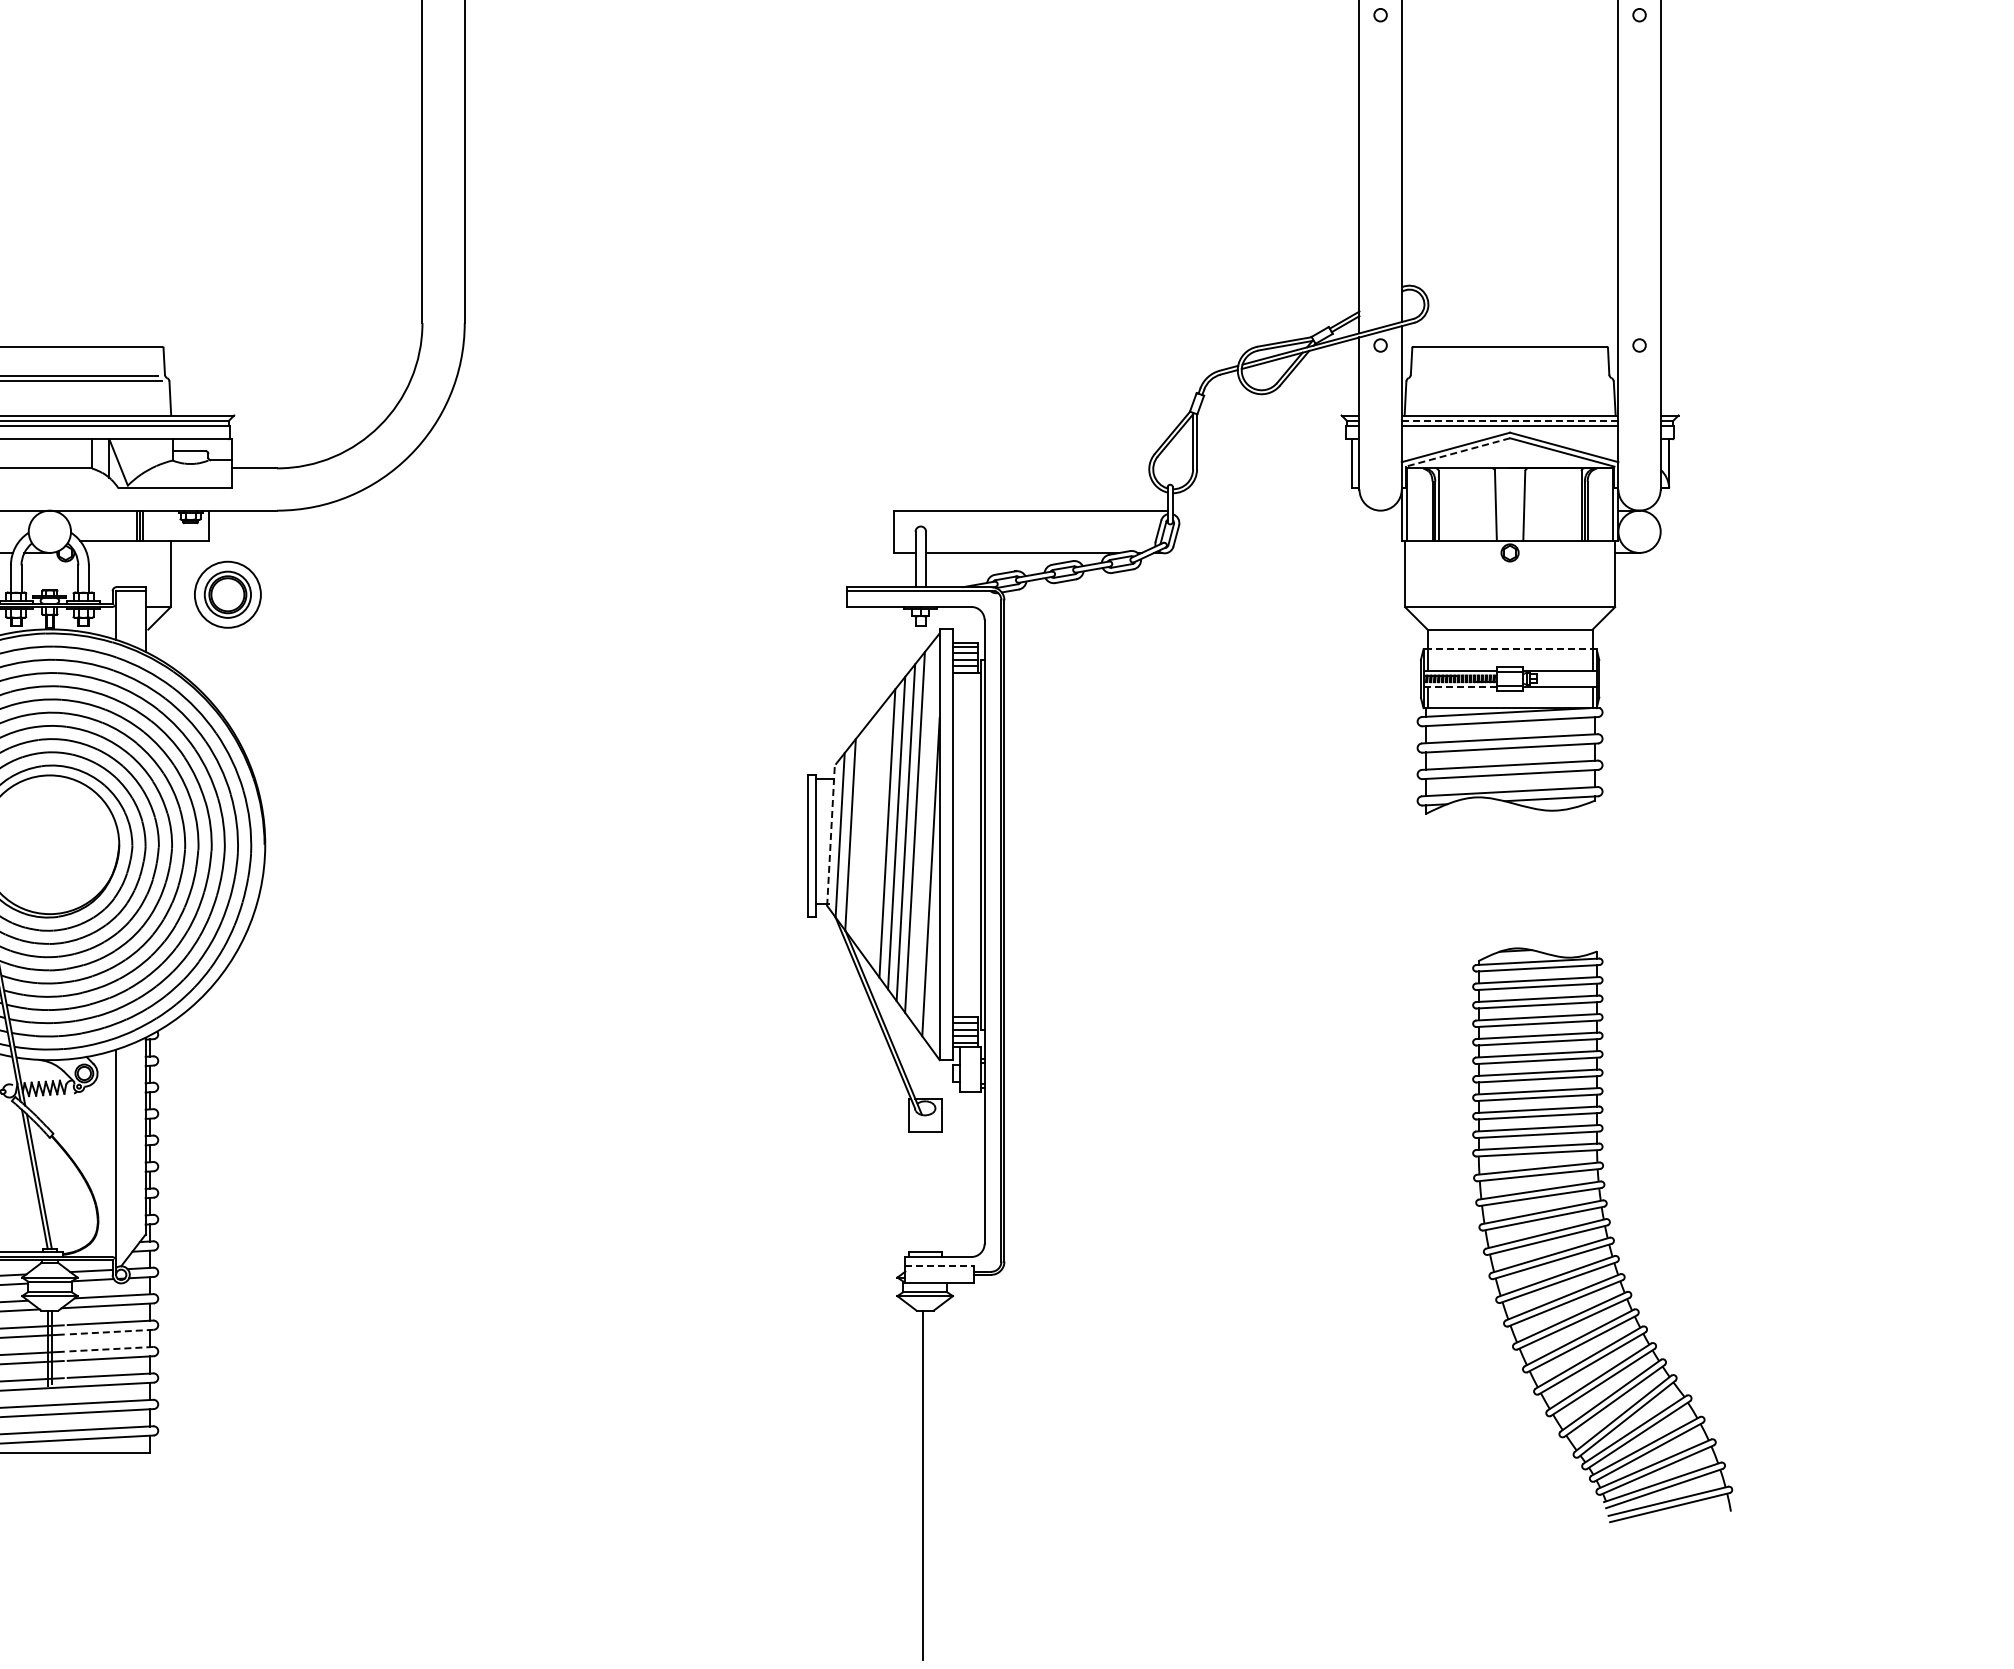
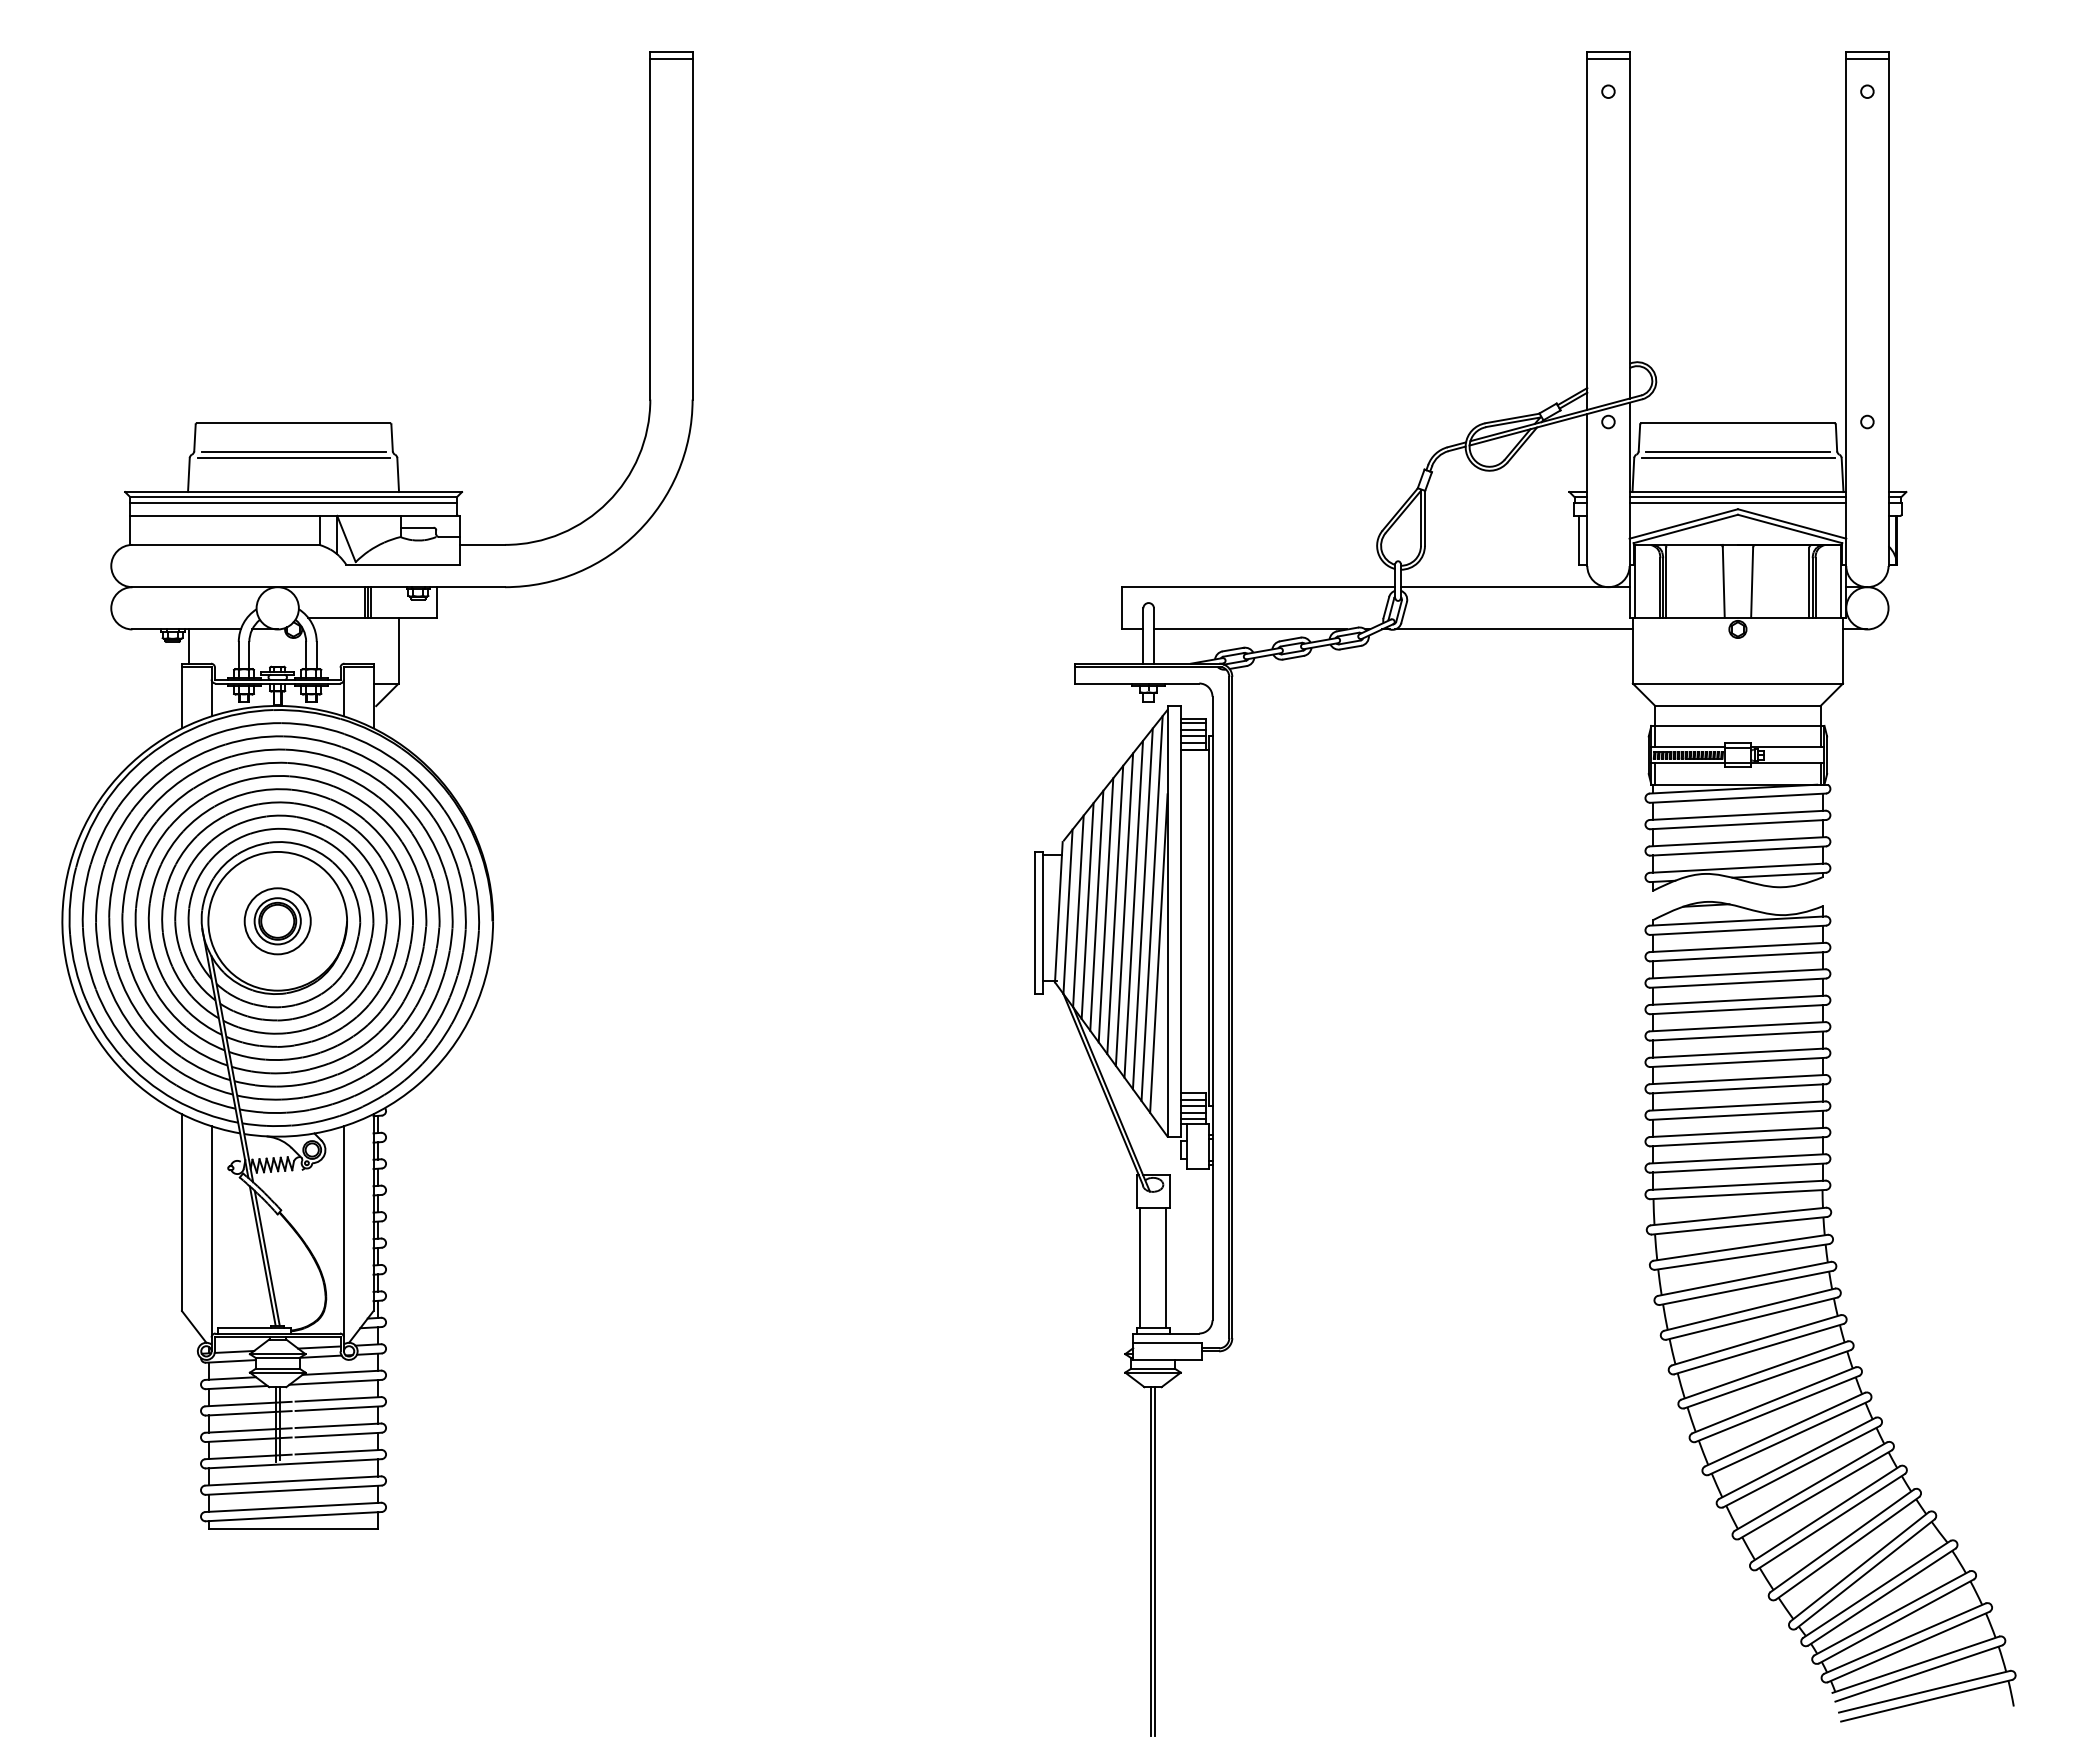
line: (1510, 375) -> (1738, 452), added
line: (1510, 380) -> (1738, 457), added
line: (1510, 420) -> (1738, 497), dashed -> solid
line: (1457, 452) -> (1685, 529), dashed -> solid
line: (1287, 510) -> (1515, 587), added
line: (1285, 552) -> (1513, 629), added
part: (227, 594) -> (277, 921), moved
line: (1509, 648) -> (1737, 725), dashed -> solid
line: (1460, 686) -> (1688, 763), dashed -> solid
line: (923, 831) -> (1151, 908), added
line: (859, 833) -> (1087, 910), added
line: (868, 833) -> (1096, 910), added
line: (877, 833) -> (1105, 910), added
line: (830, 834) -> (1058, 911), dashed -> solid
line: (911, 1191) -> (1139, 1268), added
line: (938, 1191) -> (1166, 1268), added
part: (1602, 1234) -> (1830, 1311), size x1.43
line: (940, 1265) -> (1168, 1342), dashed -> solid
line: (110, 1331) -> (338, 1408), dashed -> solid
line: (110, 1348) -> (338, 1425), dashed -> solid
line: (927, 1484) -> (1155, 1561), added

